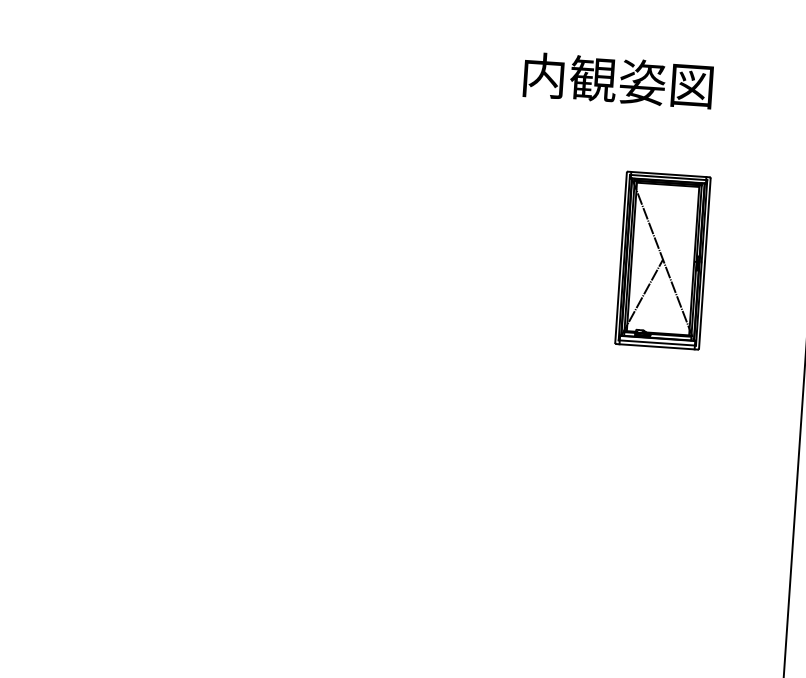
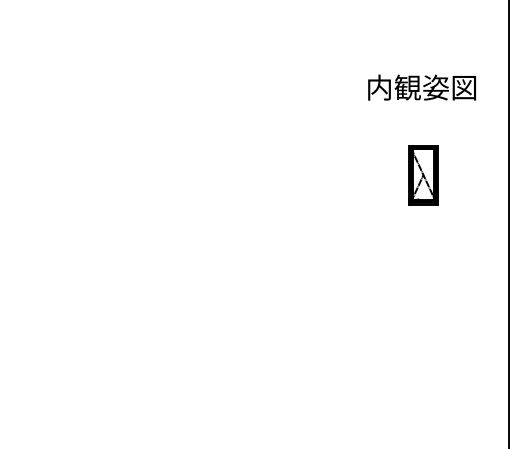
text: (617, 80) -> (421, 87), moved
part: (662, 260) -> (423, 175), size x0.6

